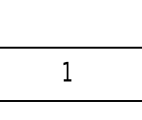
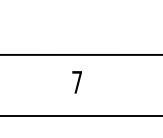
text: (67, 71) -> (77, 82), 1 -> 7

